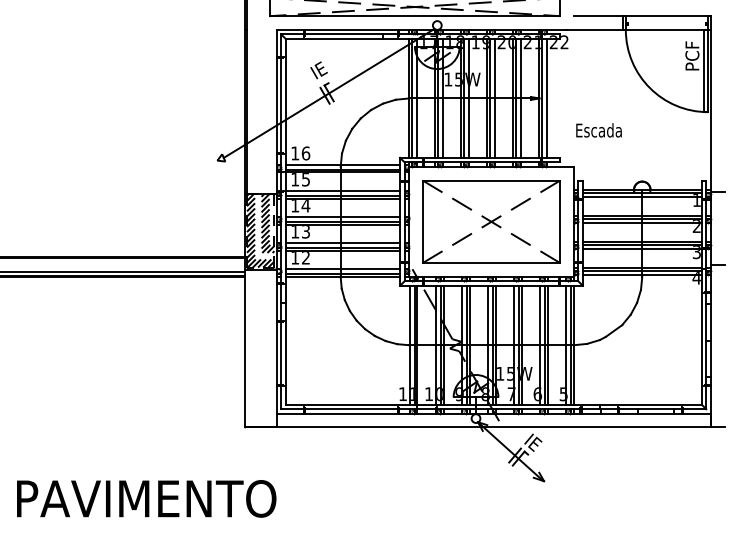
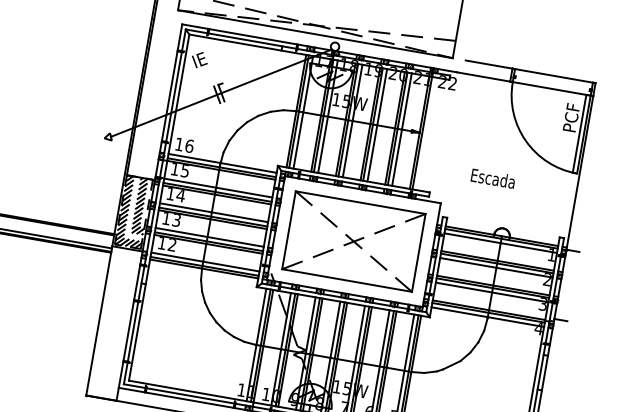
text: (318, 70) -> (199, 60), moved
line: (546, 98) -> (426, 133), removed
text: (598, 130) -> (492, 178), moved

